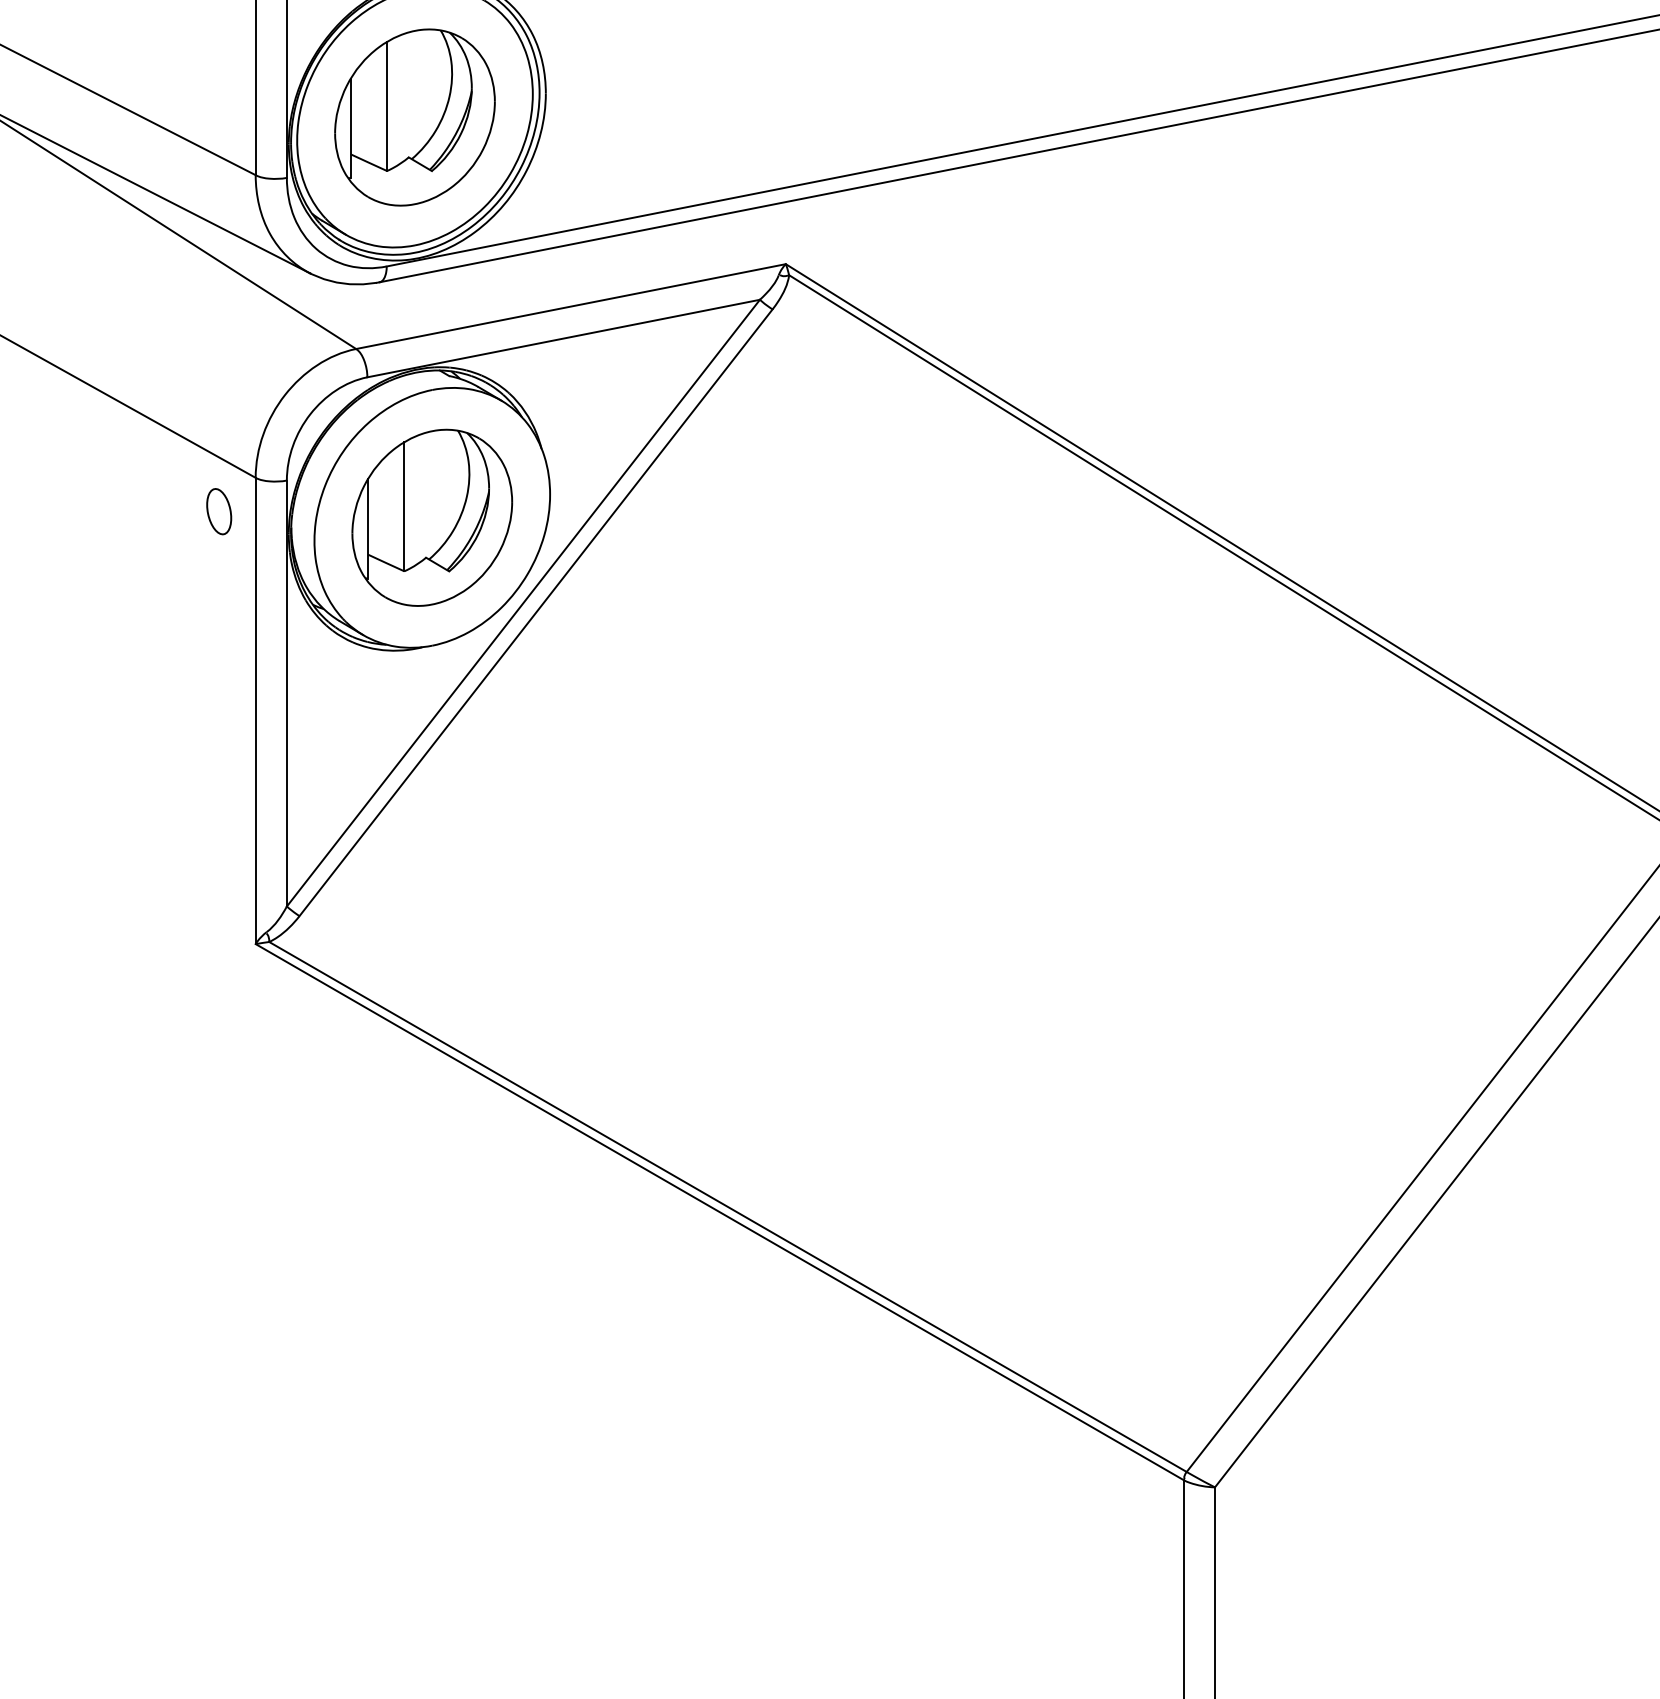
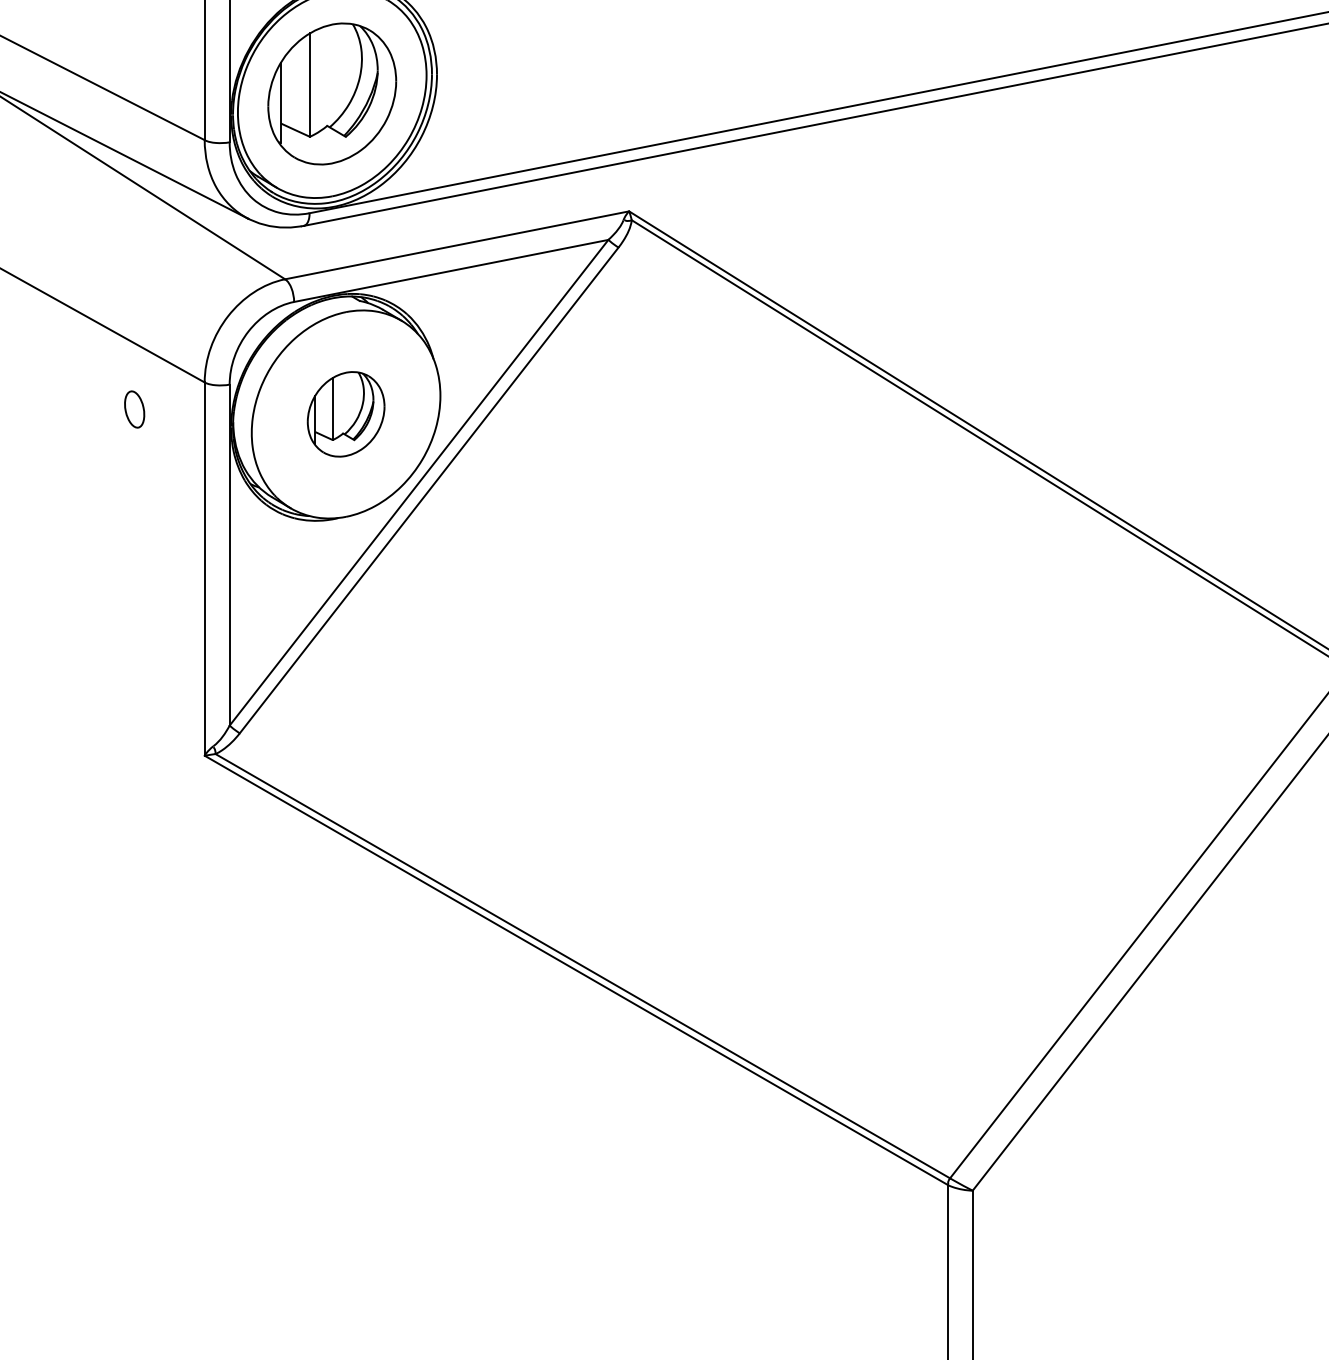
part: (219, 511) -> (134, 409), moved
part: (432, 517) -> (346, 414), size x0.6

